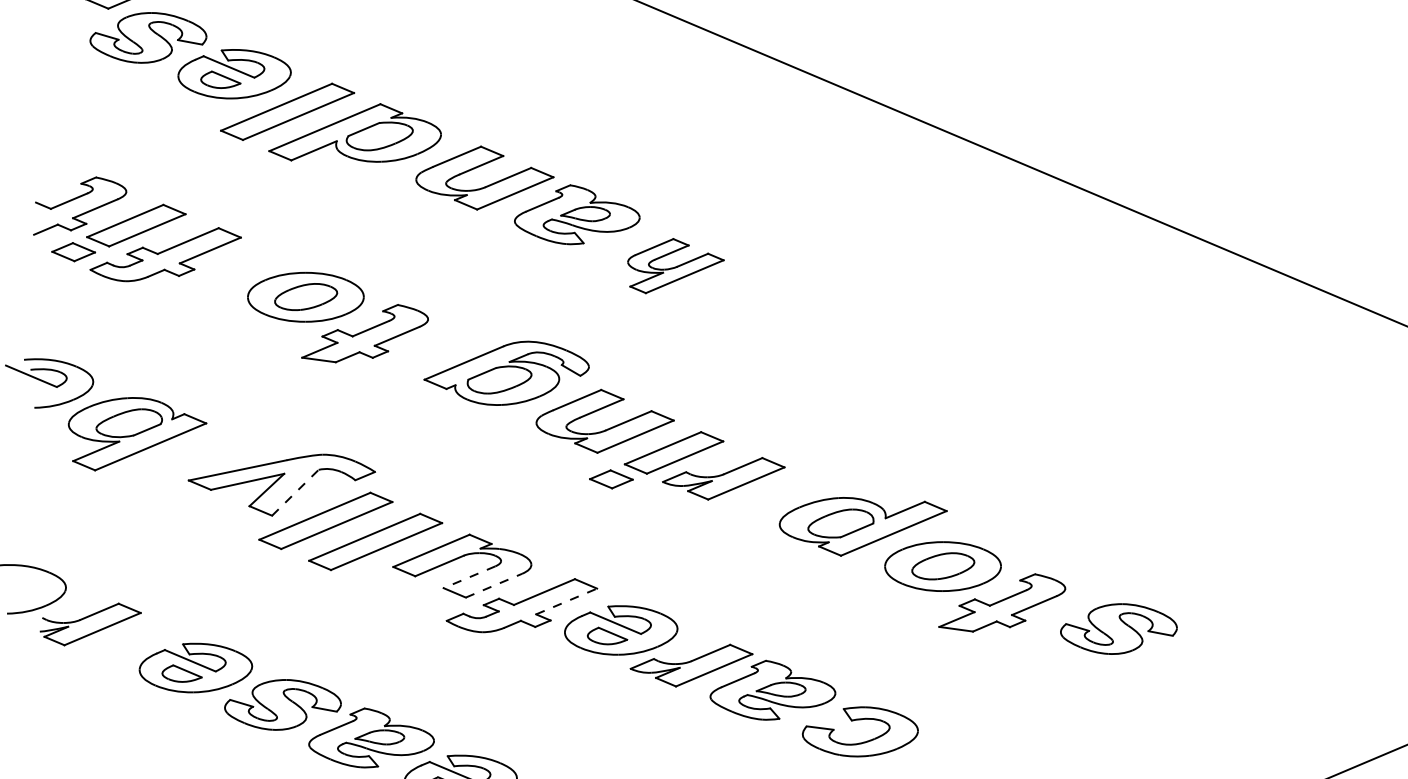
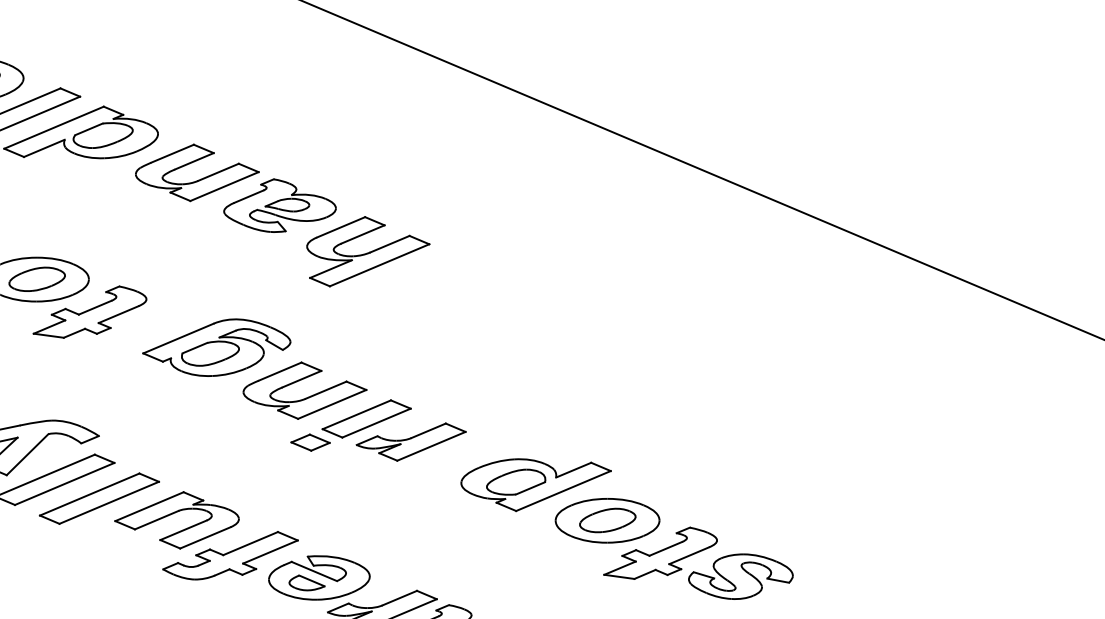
part: (675, 265) -> (367, 251), size x1.43
line: (295, 492) -> (27, 454), dashed -> solid
line: (469, 577) -> (183, 530), dashed -> solid
line: (493, 585) -> (205, 537), dashed -> solid
line: (567, 601) -> (271, 552), dashed -> solid
part: (1118, 628) -> (740, 576), moved

